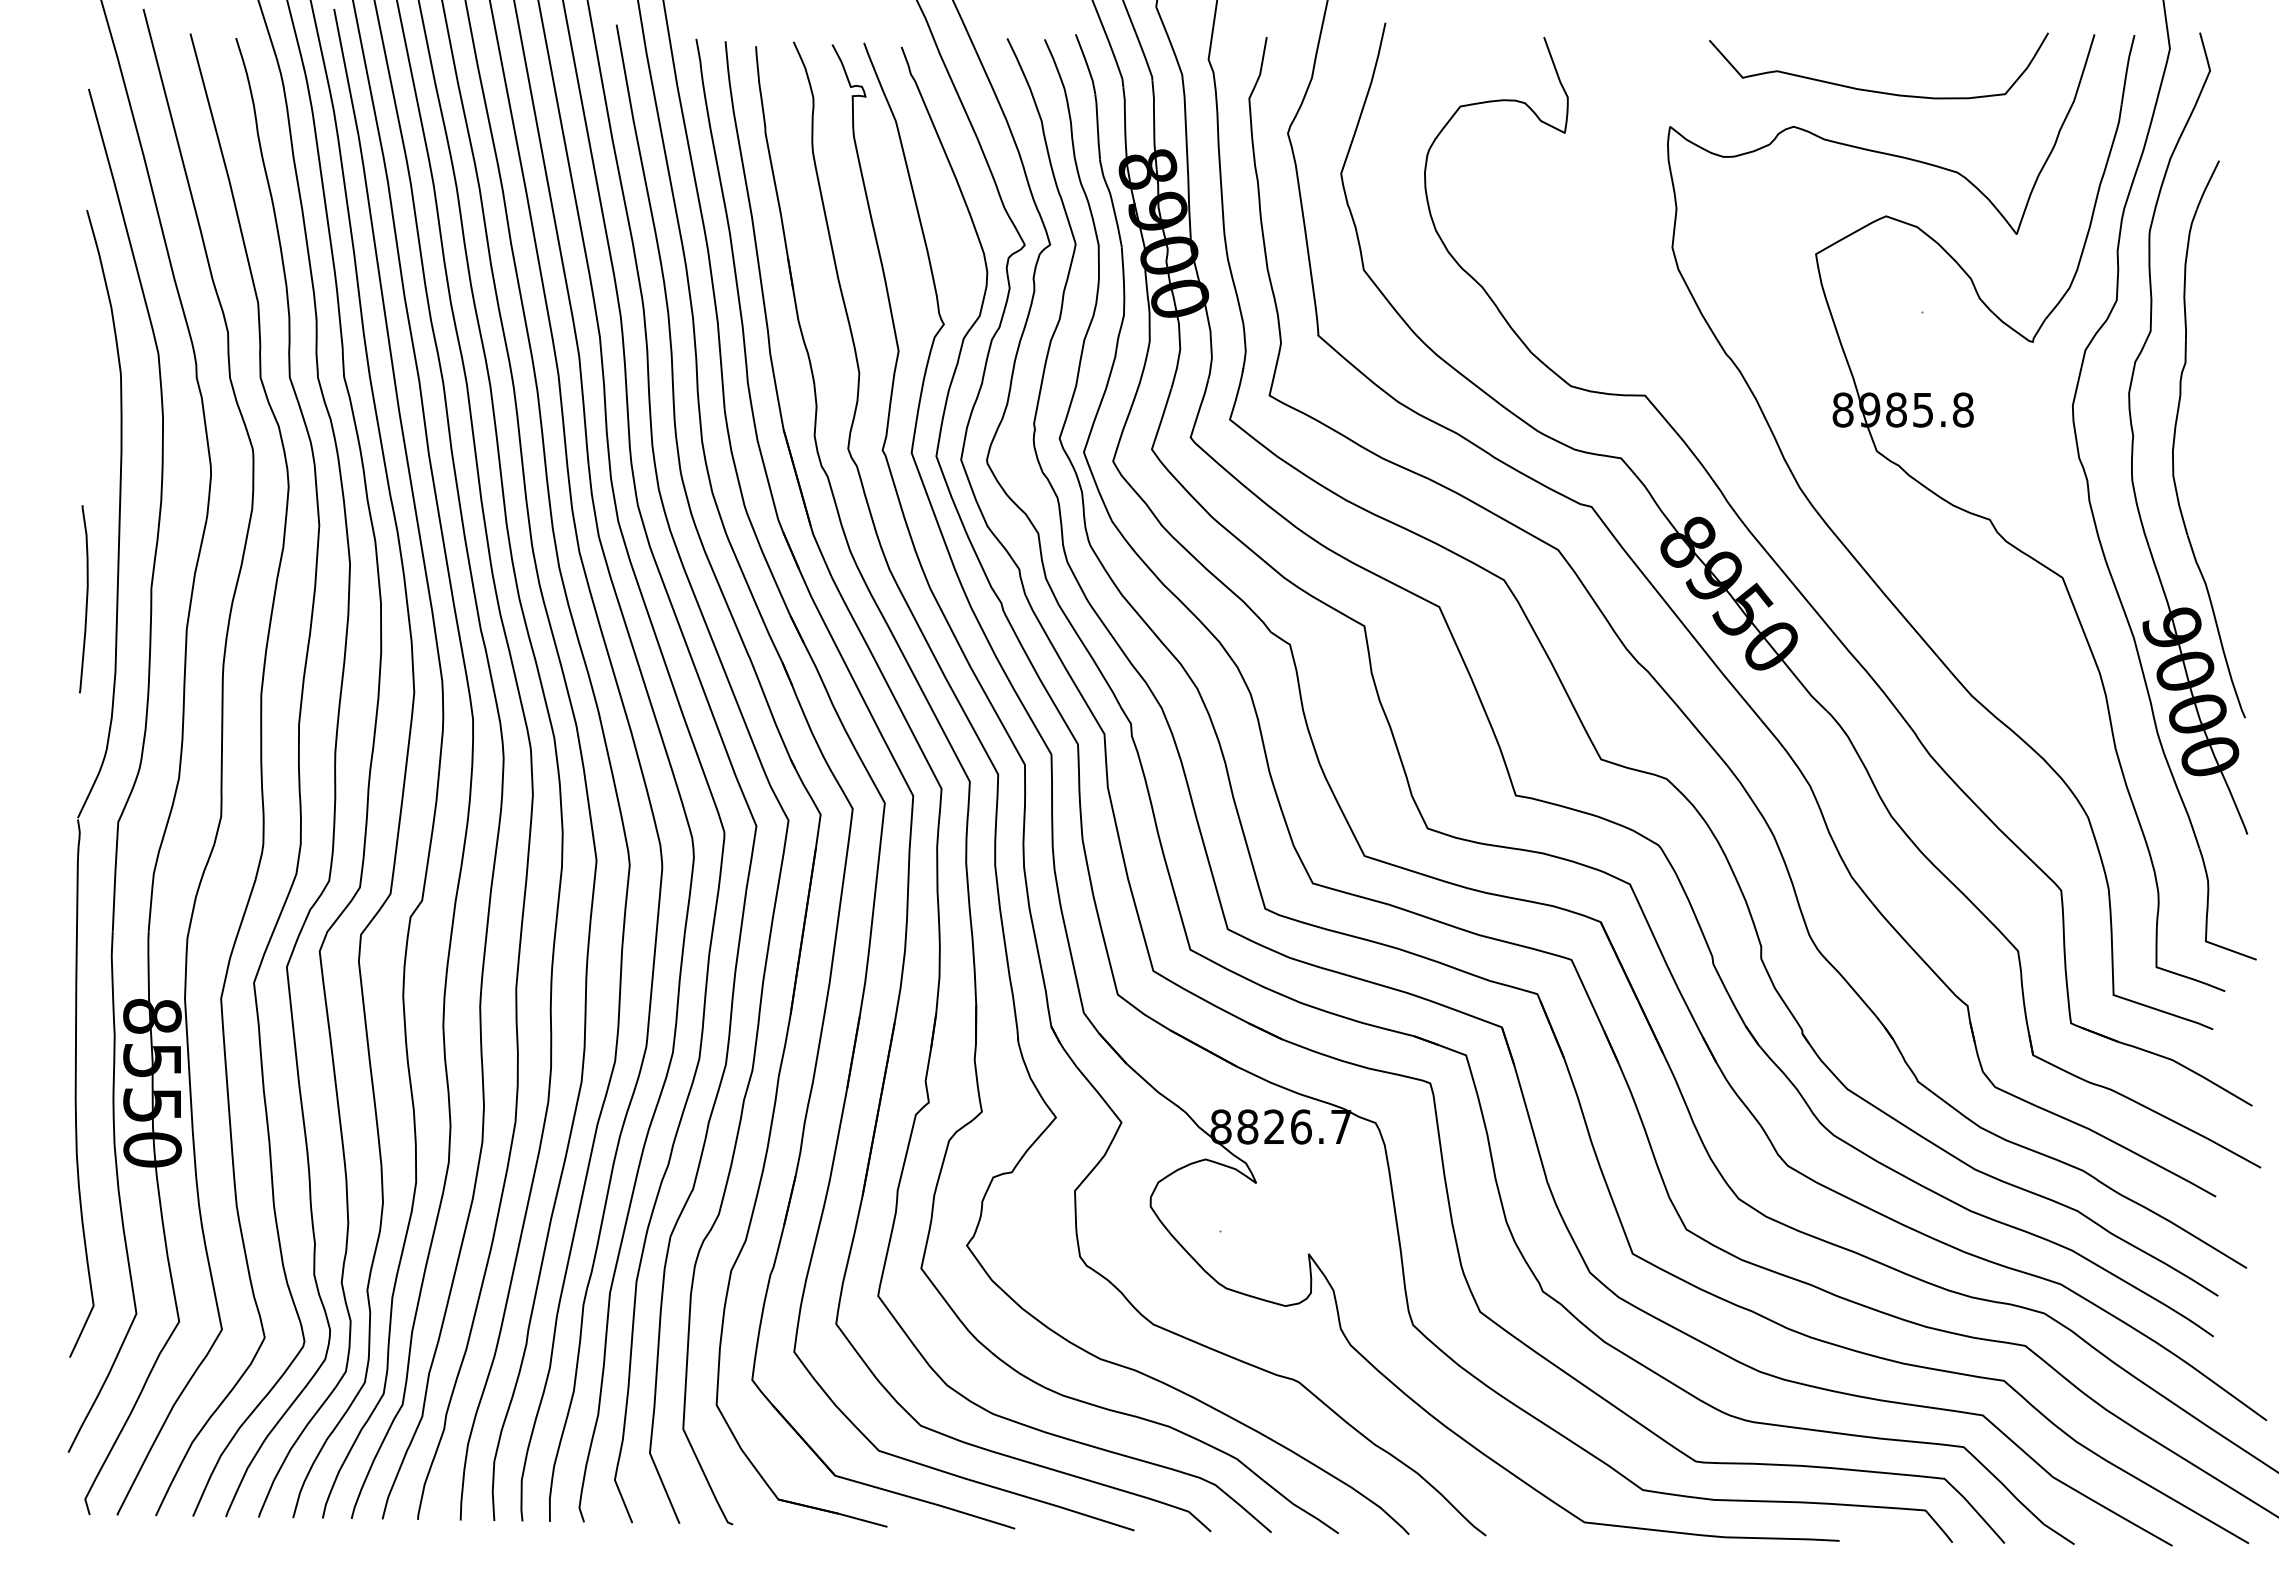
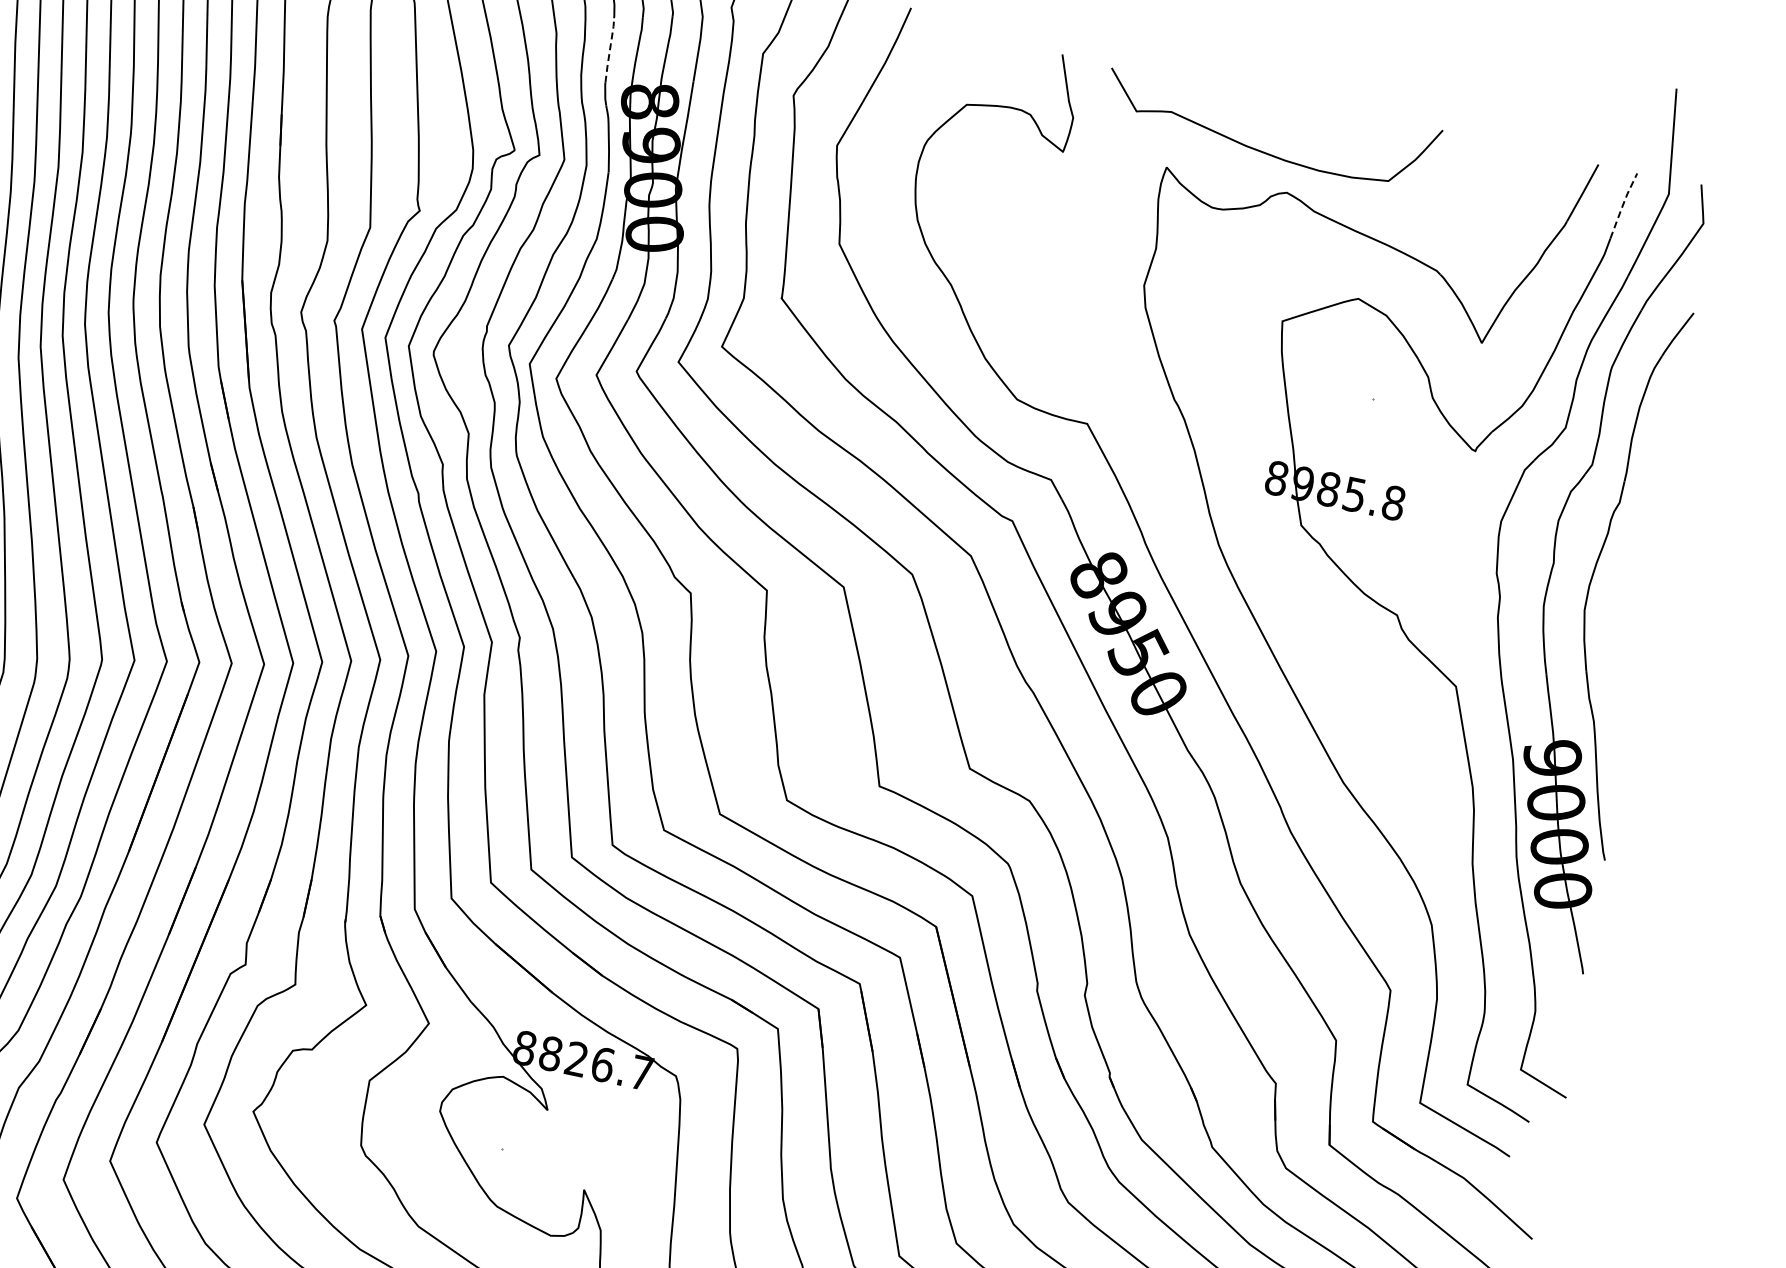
line: (2127, 69) -> (1623, 205), solid -> dashed
curve: (1875, 90) -> (1263, 150), moved
line: (1097, 126) -> (609, 49), solid -> dashed

